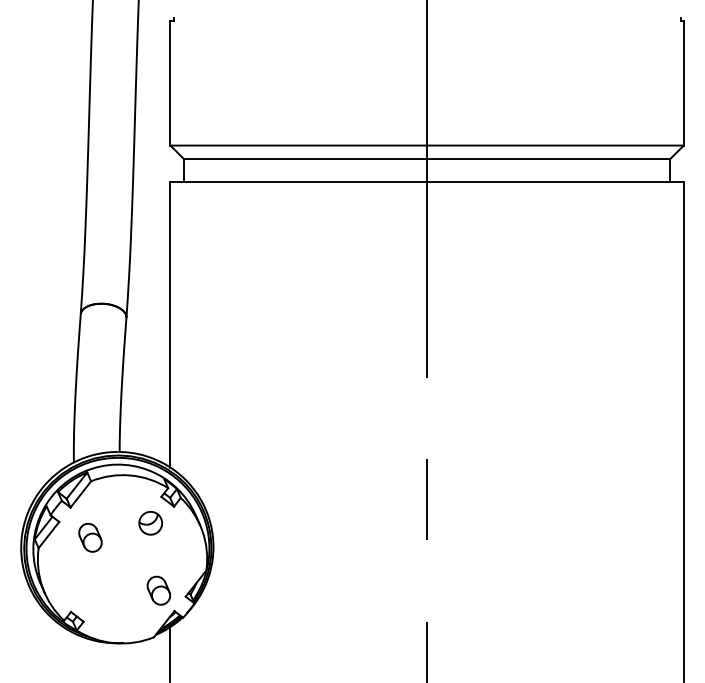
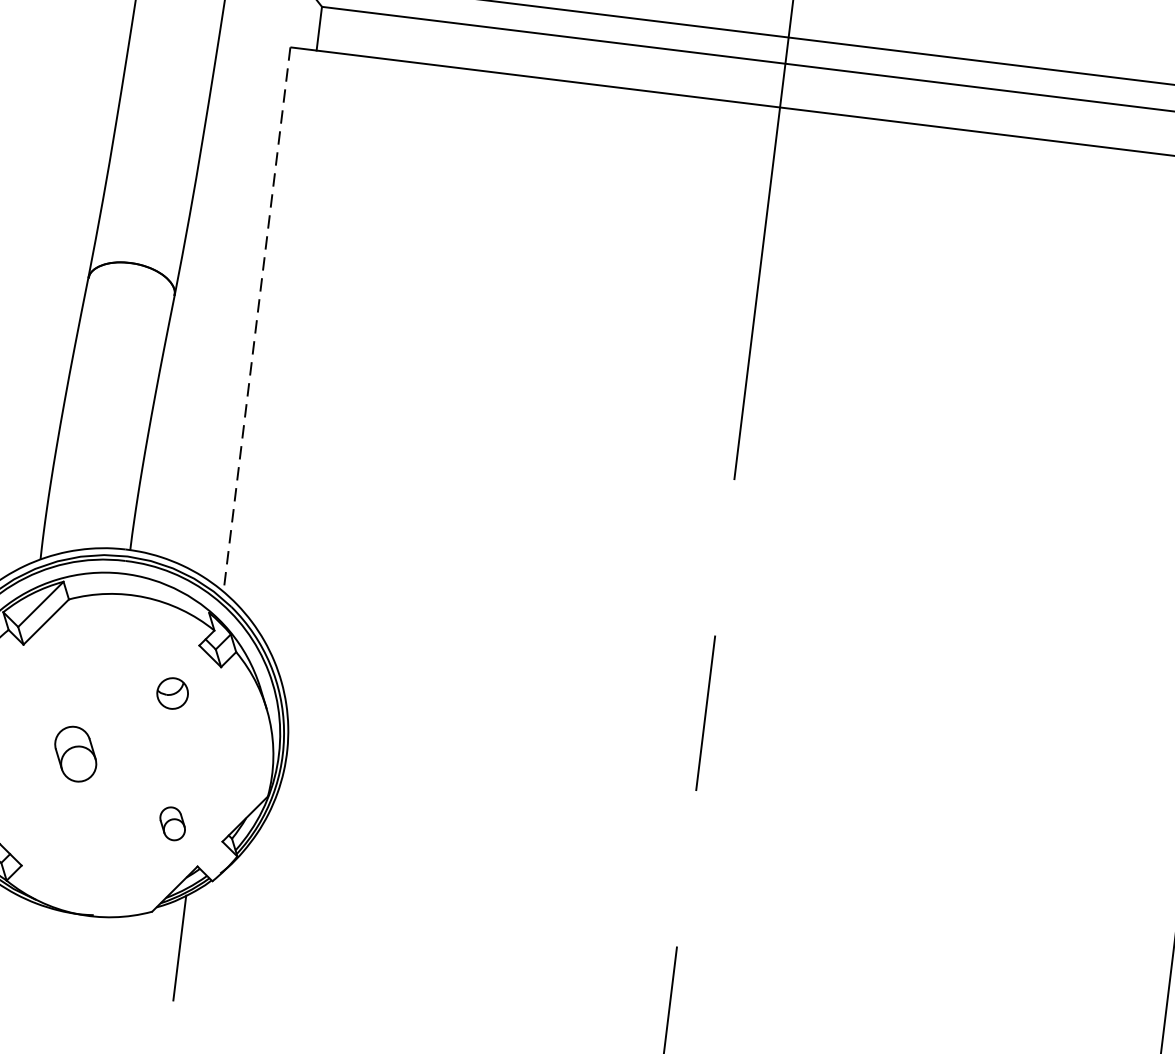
line: (170, 324) -> (257, 318), solid -> dashed
part: (150, 523) -> (172, 693), size x0.7
part: (90, 537) -> (75, 753), moved
part: (158, 590) -> (171, 823), size x0.6

